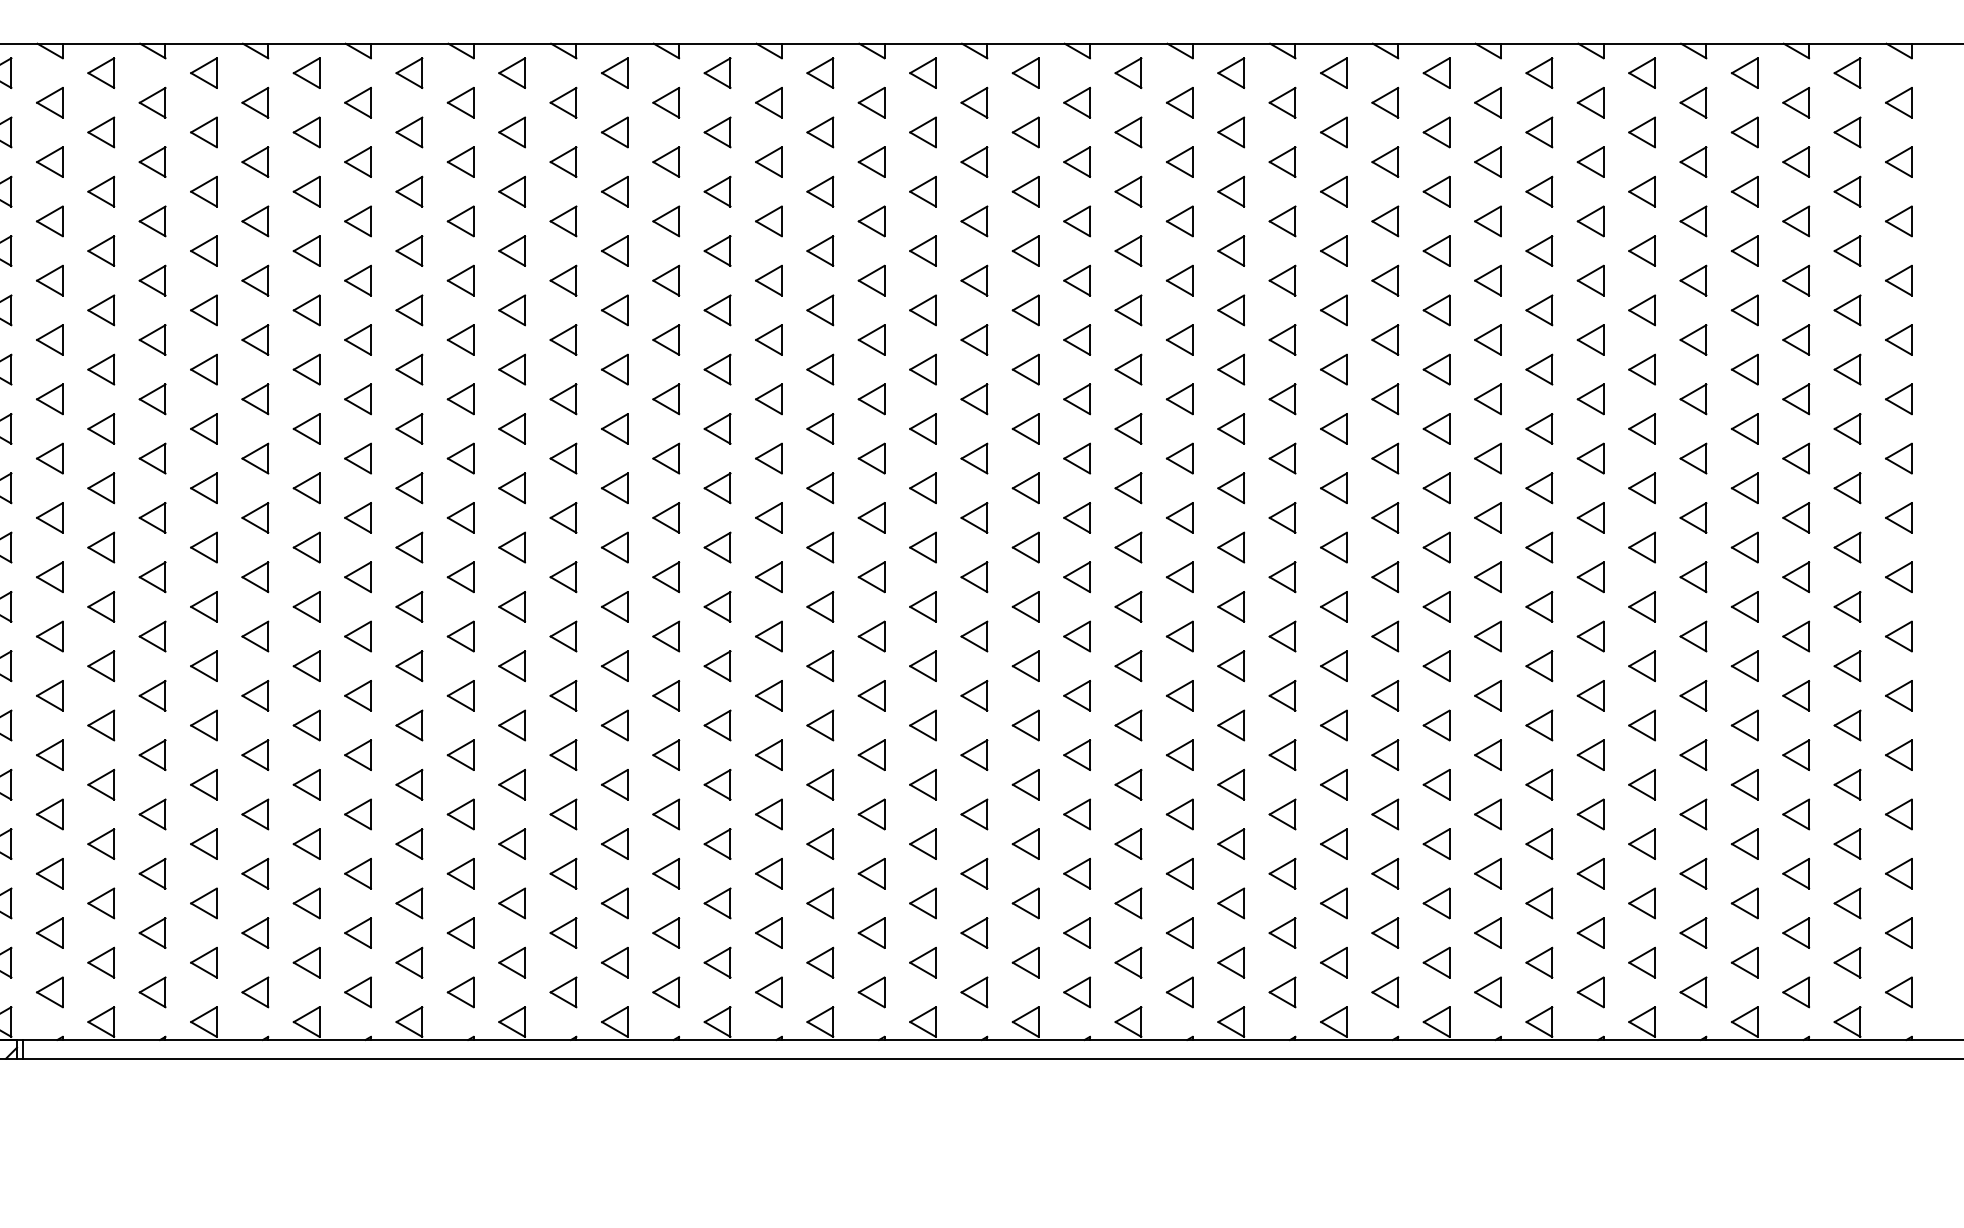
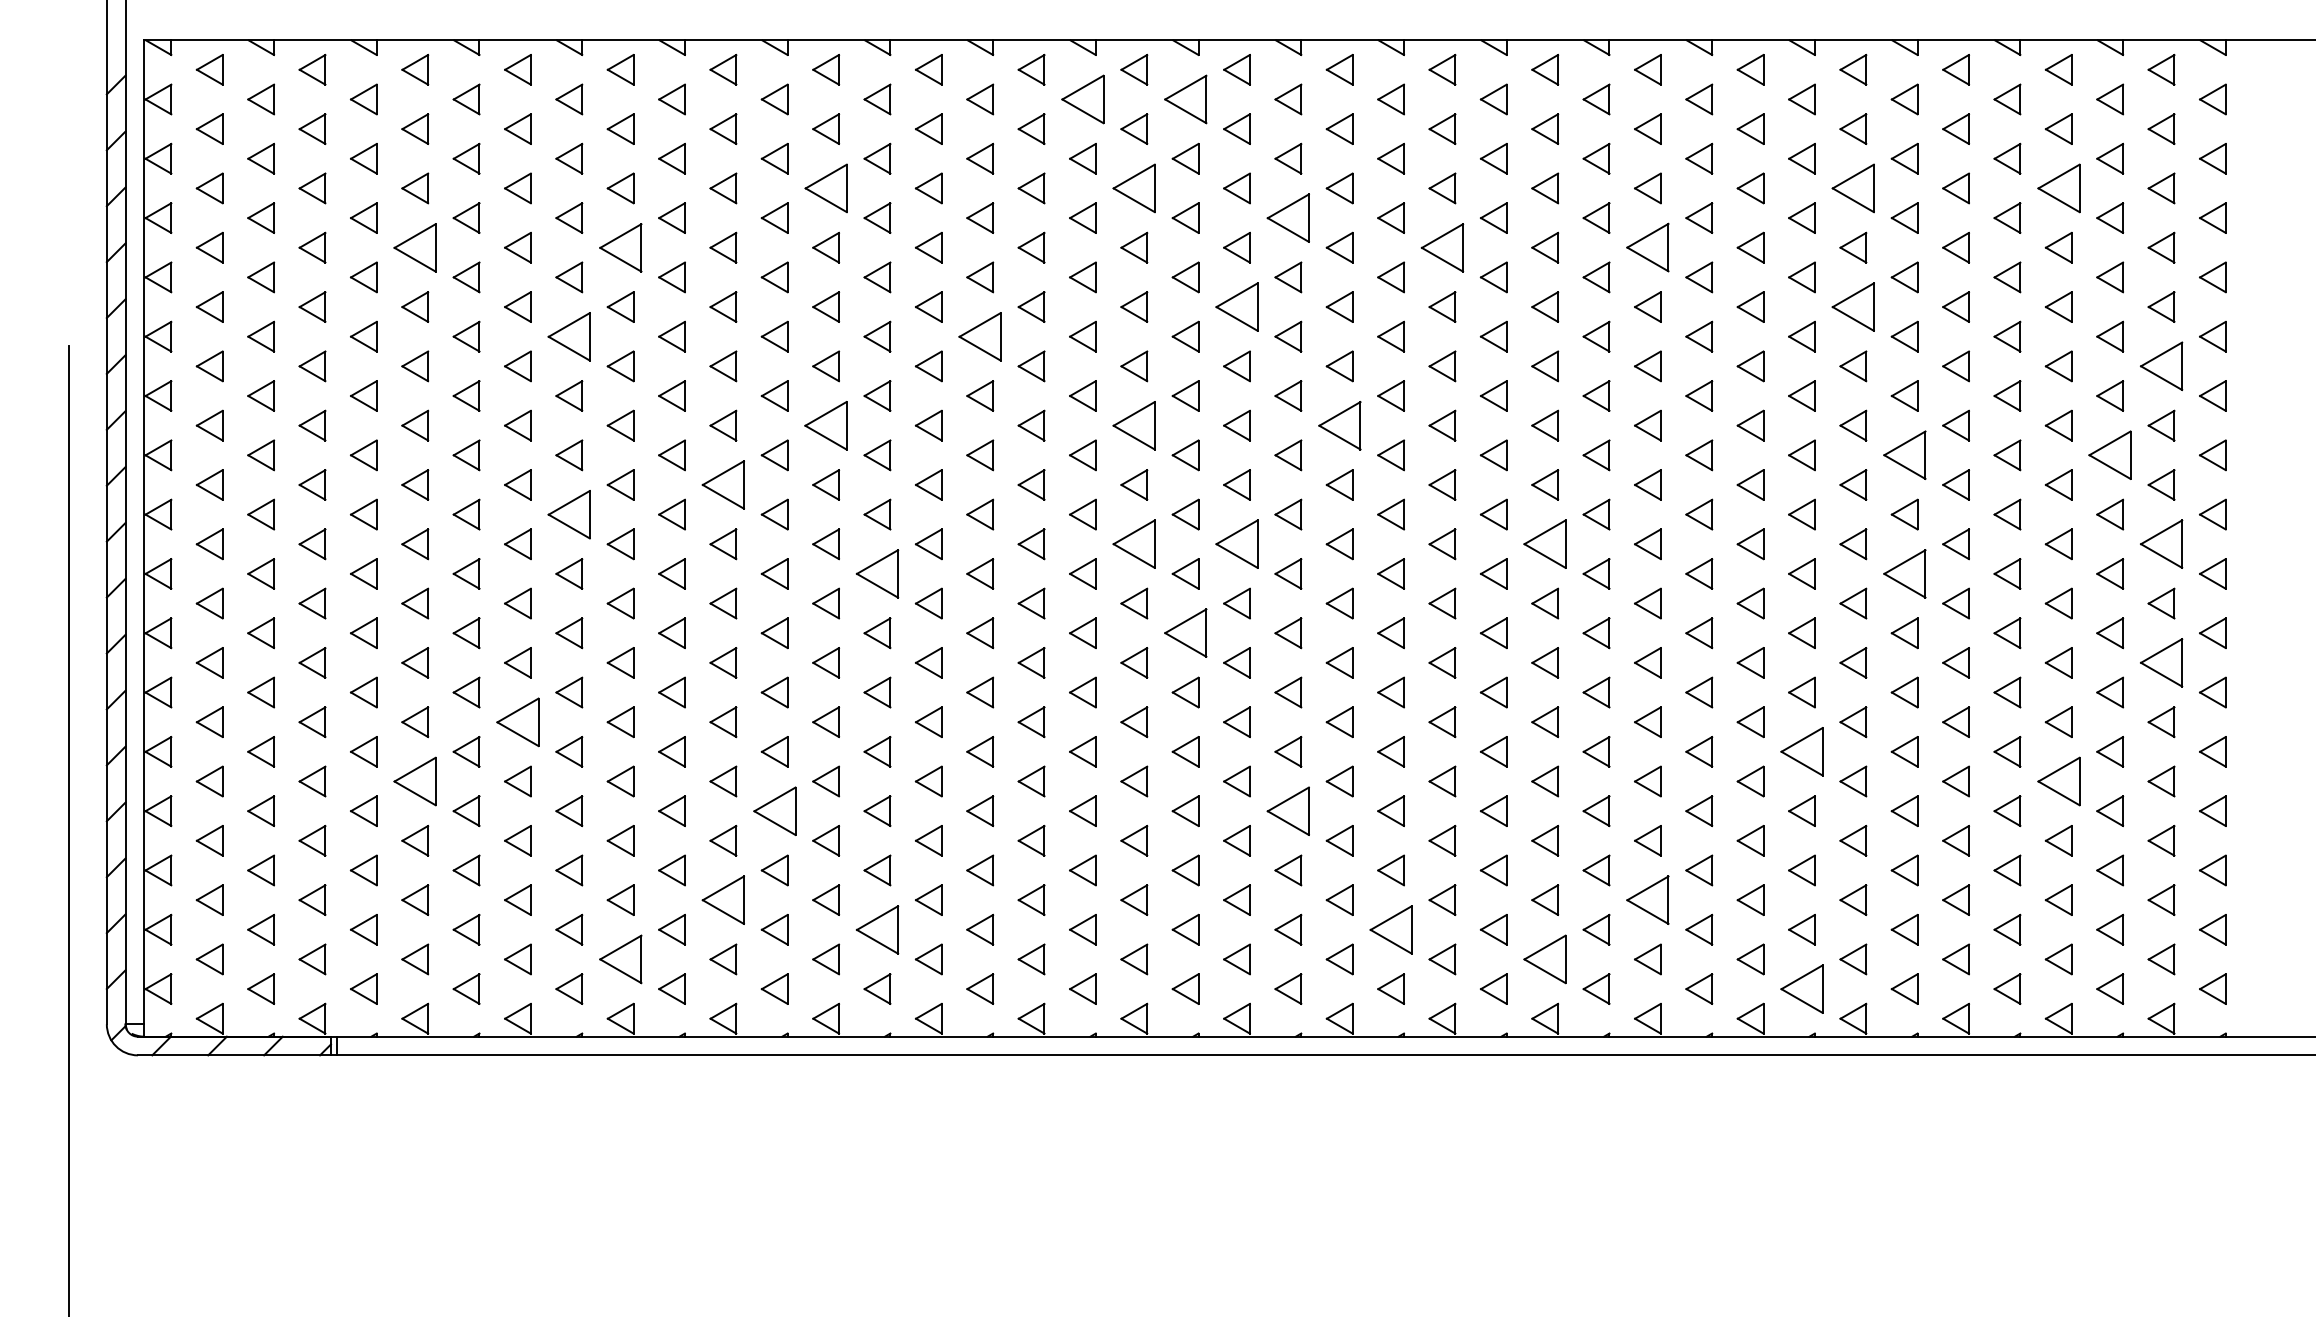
part: (768, 102) -> (1082, 99), size x1.6
part: (871, 102) -> (1185, 99), size x1.6
part: (511, 191) -> (825, 188), size x1.6
part: (820, 191) -> (1134, 188), size x1.6
part: (1539, 191) -> (1853, 188), size x1.6
part: (1744, 191) -> (2058, 188), size x1.6
part: (974, 220) -> (1288, 217), size x1.6
part: (101, 250) -> (415, 247), size x1.6
part: (306, 250) -> (620, 247), size x1.6
part: (1128, 250) -> (1442, 247), size x1.6
part: (1333, 250) -> (1647, 247), size x1.6
part: (922, 309) -> (1236, 306), size x1.6
part: (1539, 309) -> (1853, 306), size x1.6
part: (255, 339) -> (569, 336), size x1.6
part: (666, 339) -> (980, 336), size x1.6
part: (1847, 369) -> (2161, 366), size x1.6
part: (512, 428) -> (826, 425), size x1.6
part: (820, 428) -> (1134, 425), size x1.6
part: (1025, 428) -> (1339, 425), size x1.6
part: (1590, 458) -> (1904, 455), size x1.6
part: (1796, 458) -> (2110, 455), size x1.6
part: (409, 487) -> (723, 484), size x1.6
part: (255, 517) -> (569, 514), size x1.6
part: (820, 547) -> (1134, 544), size x1.6
part: (922, 547) -> (1236, 544), size x1.6
part: (1231, 547) -> (1545, 544), size x1.6
part: (1847, 547) -> (2161, 544), size x1.6
part: (563, 576) -> (877, 573), size x1.6
part: (1590, 576) -> (1904, 573), size x1.6
part: (871, 636) -> (1185, 633), size x1.6
part: (1847, 665) -> (2161, 662), size x1.6
part: (203, 724) -> (517, 721), size x1.6
part: (1487, 754) -> (1801, 751), size x1.6
part: (101, 784) -> (415, 781), size x1.6
part: (1744, 784) -> (2058, 781), size x1.6
part: (460, 813) -> (774, 810), size x1.6
part: (974, 813) -> (1288, 810), size x1.6
part: (409, 902) -> (723, 899), size x1.6
part: (1333, 902) -> (1647, 899), size x1.6
part: (563, 932) -> (877, 929), size x1.6
part: (1076, 932) -> (1390, 929), size x1.6
part: (306, 962) -> (620, 959), size x1.6
part: (1231, 962) -> (1545, 959), size x1.6
part: (1487, 991) -> (1801, 988), size x1.6

